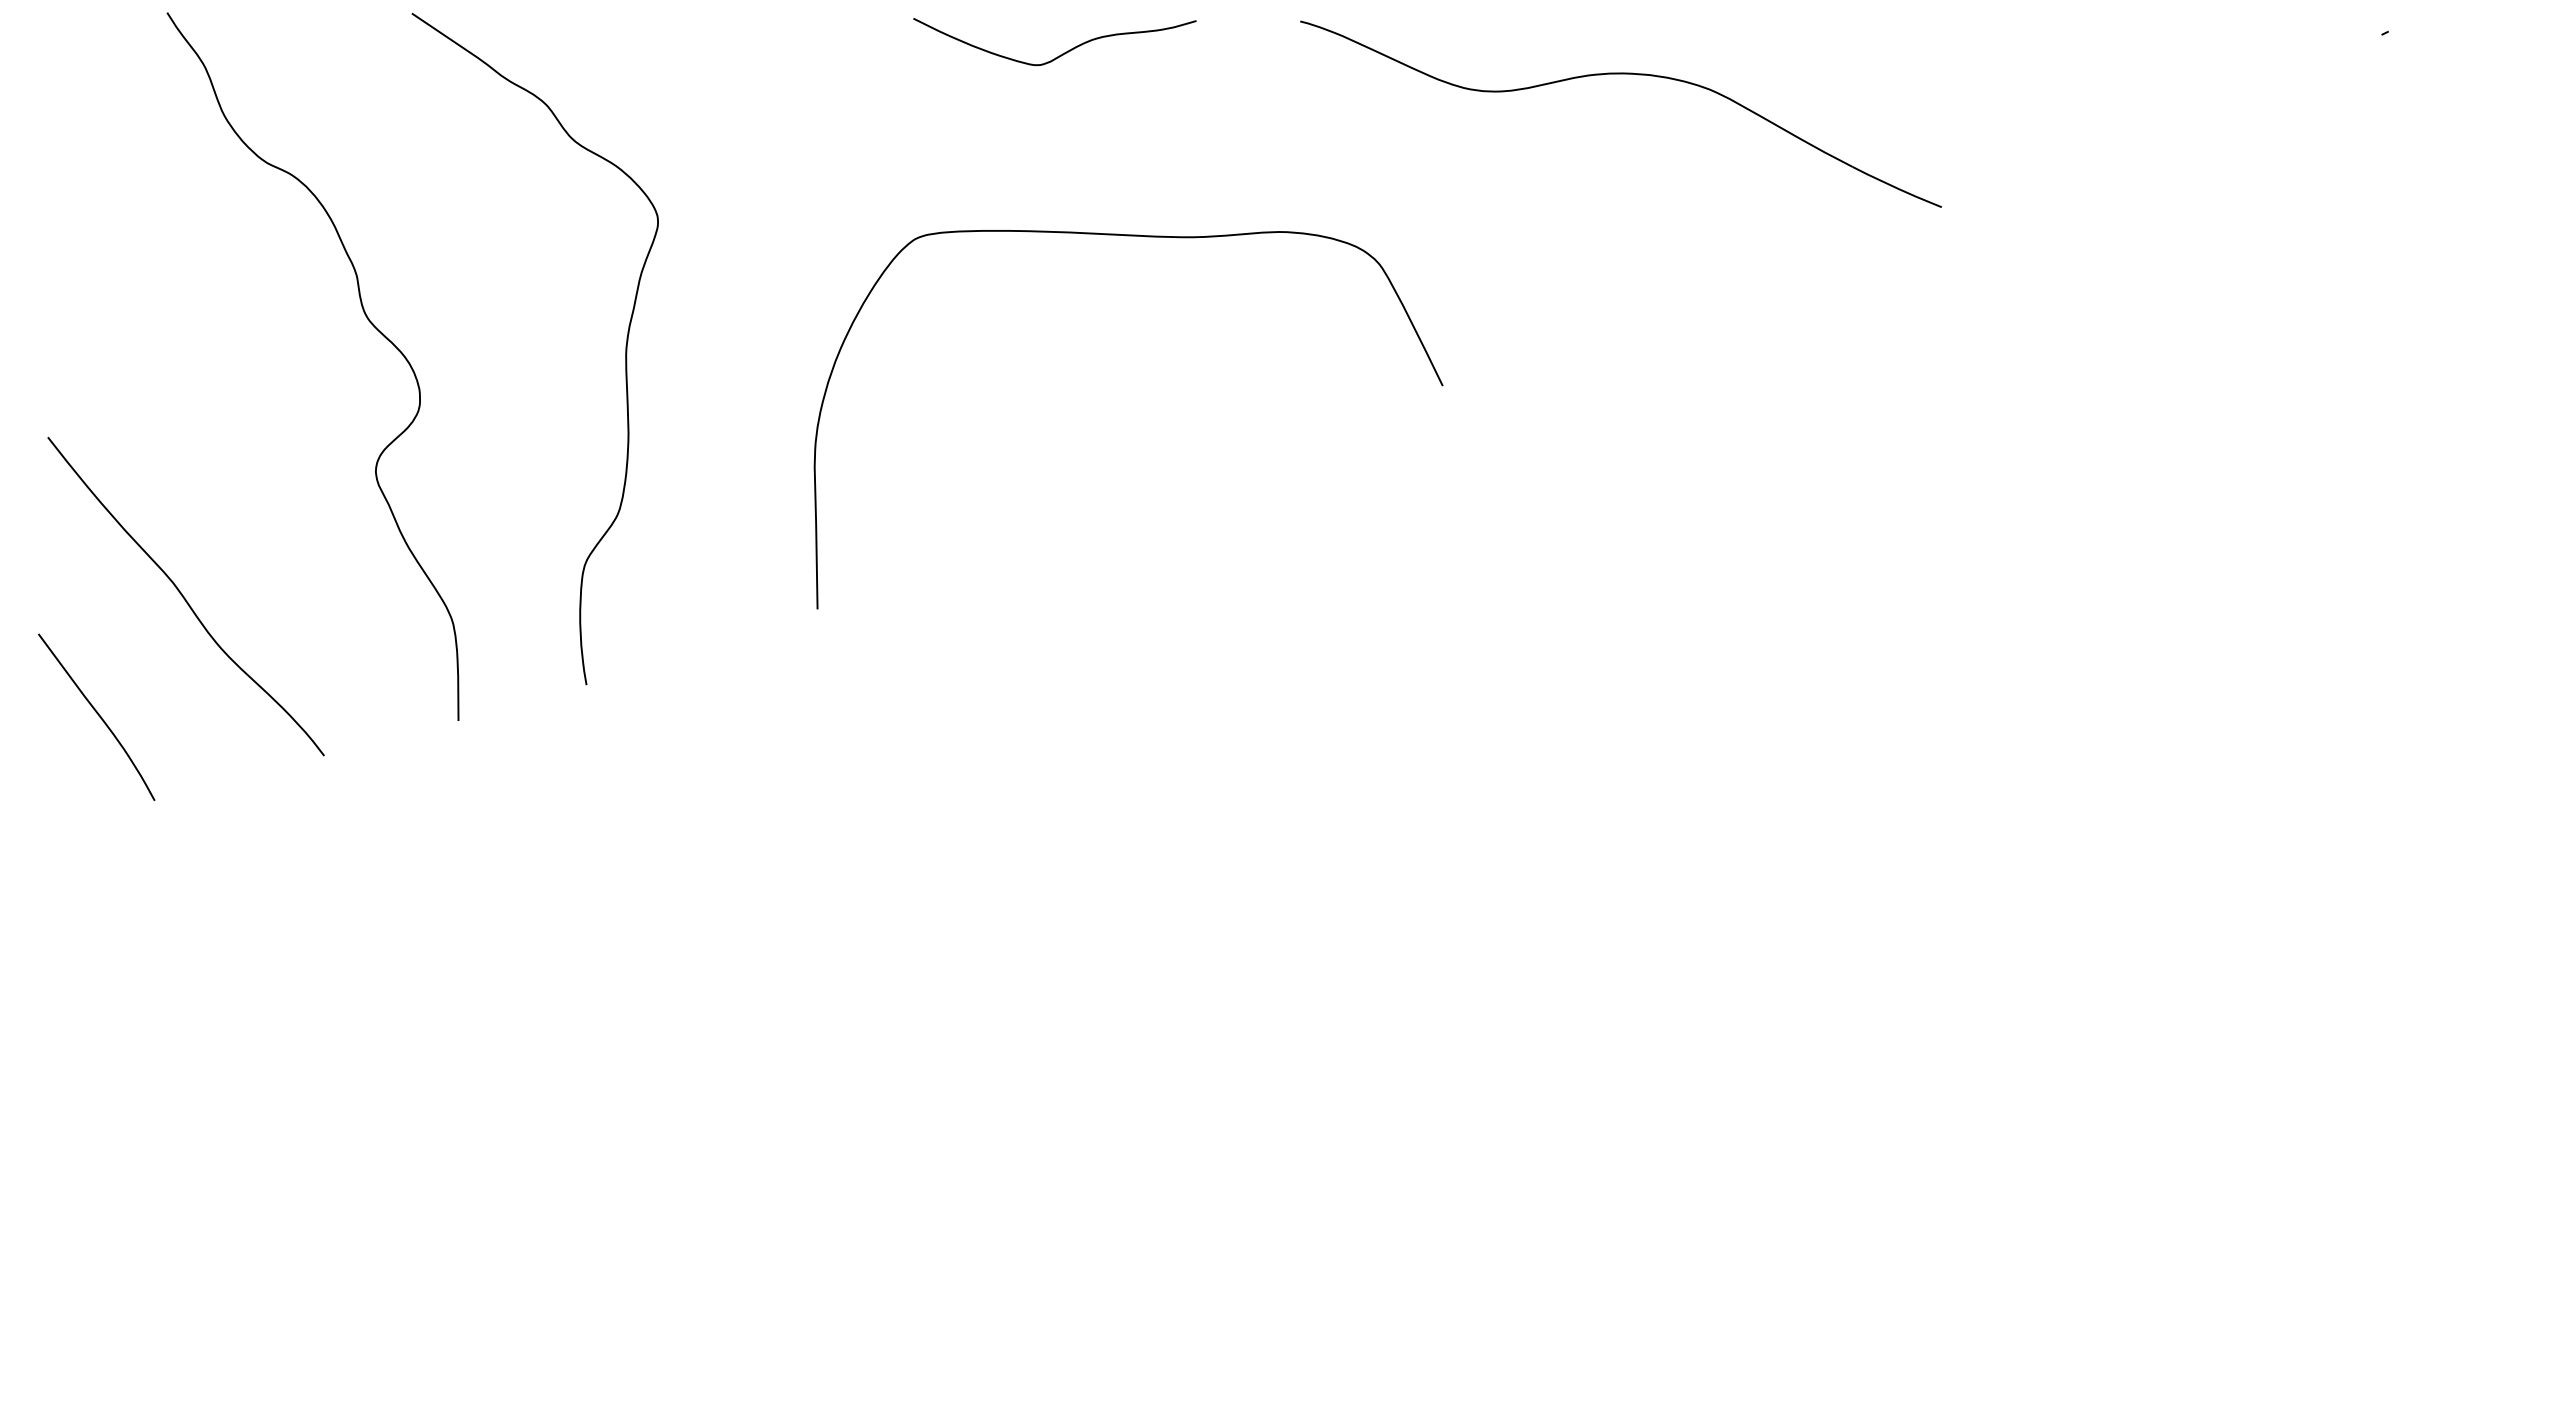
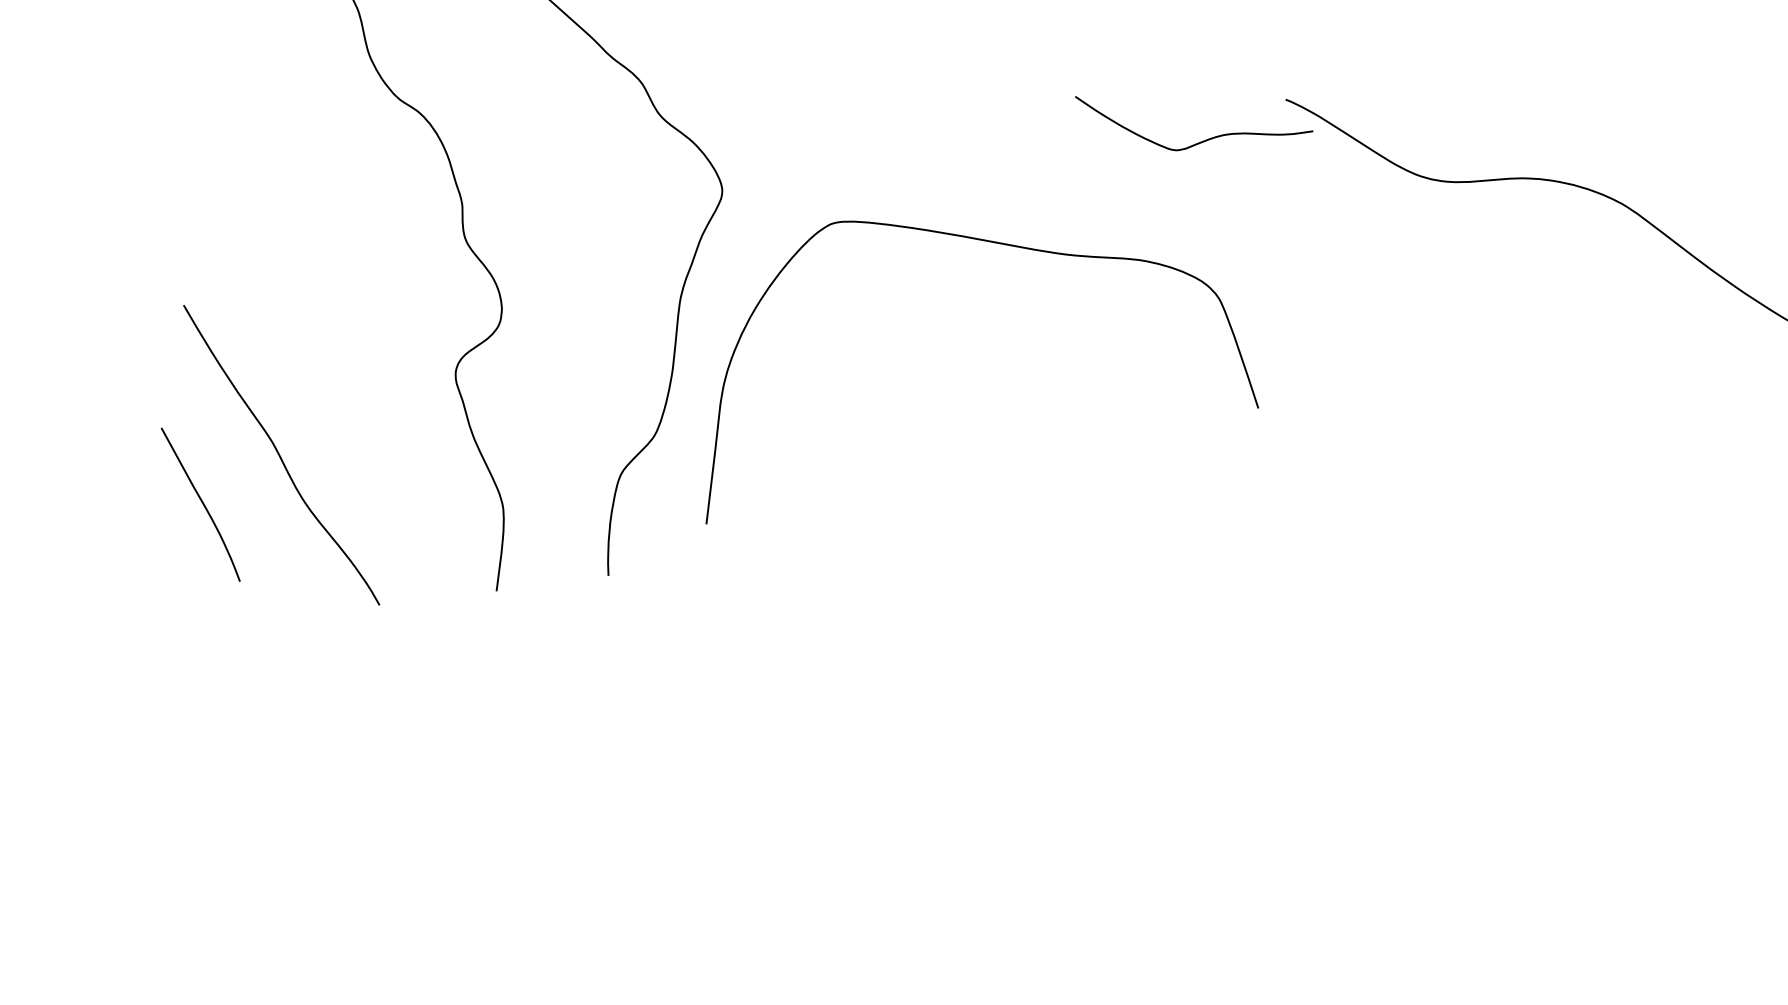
curve: (1060, 54) -> (1194, 143), moved
curve: (1146, 237) -> (1026, 249), moved
curve: (98, 716) -> (202, 504), moved

